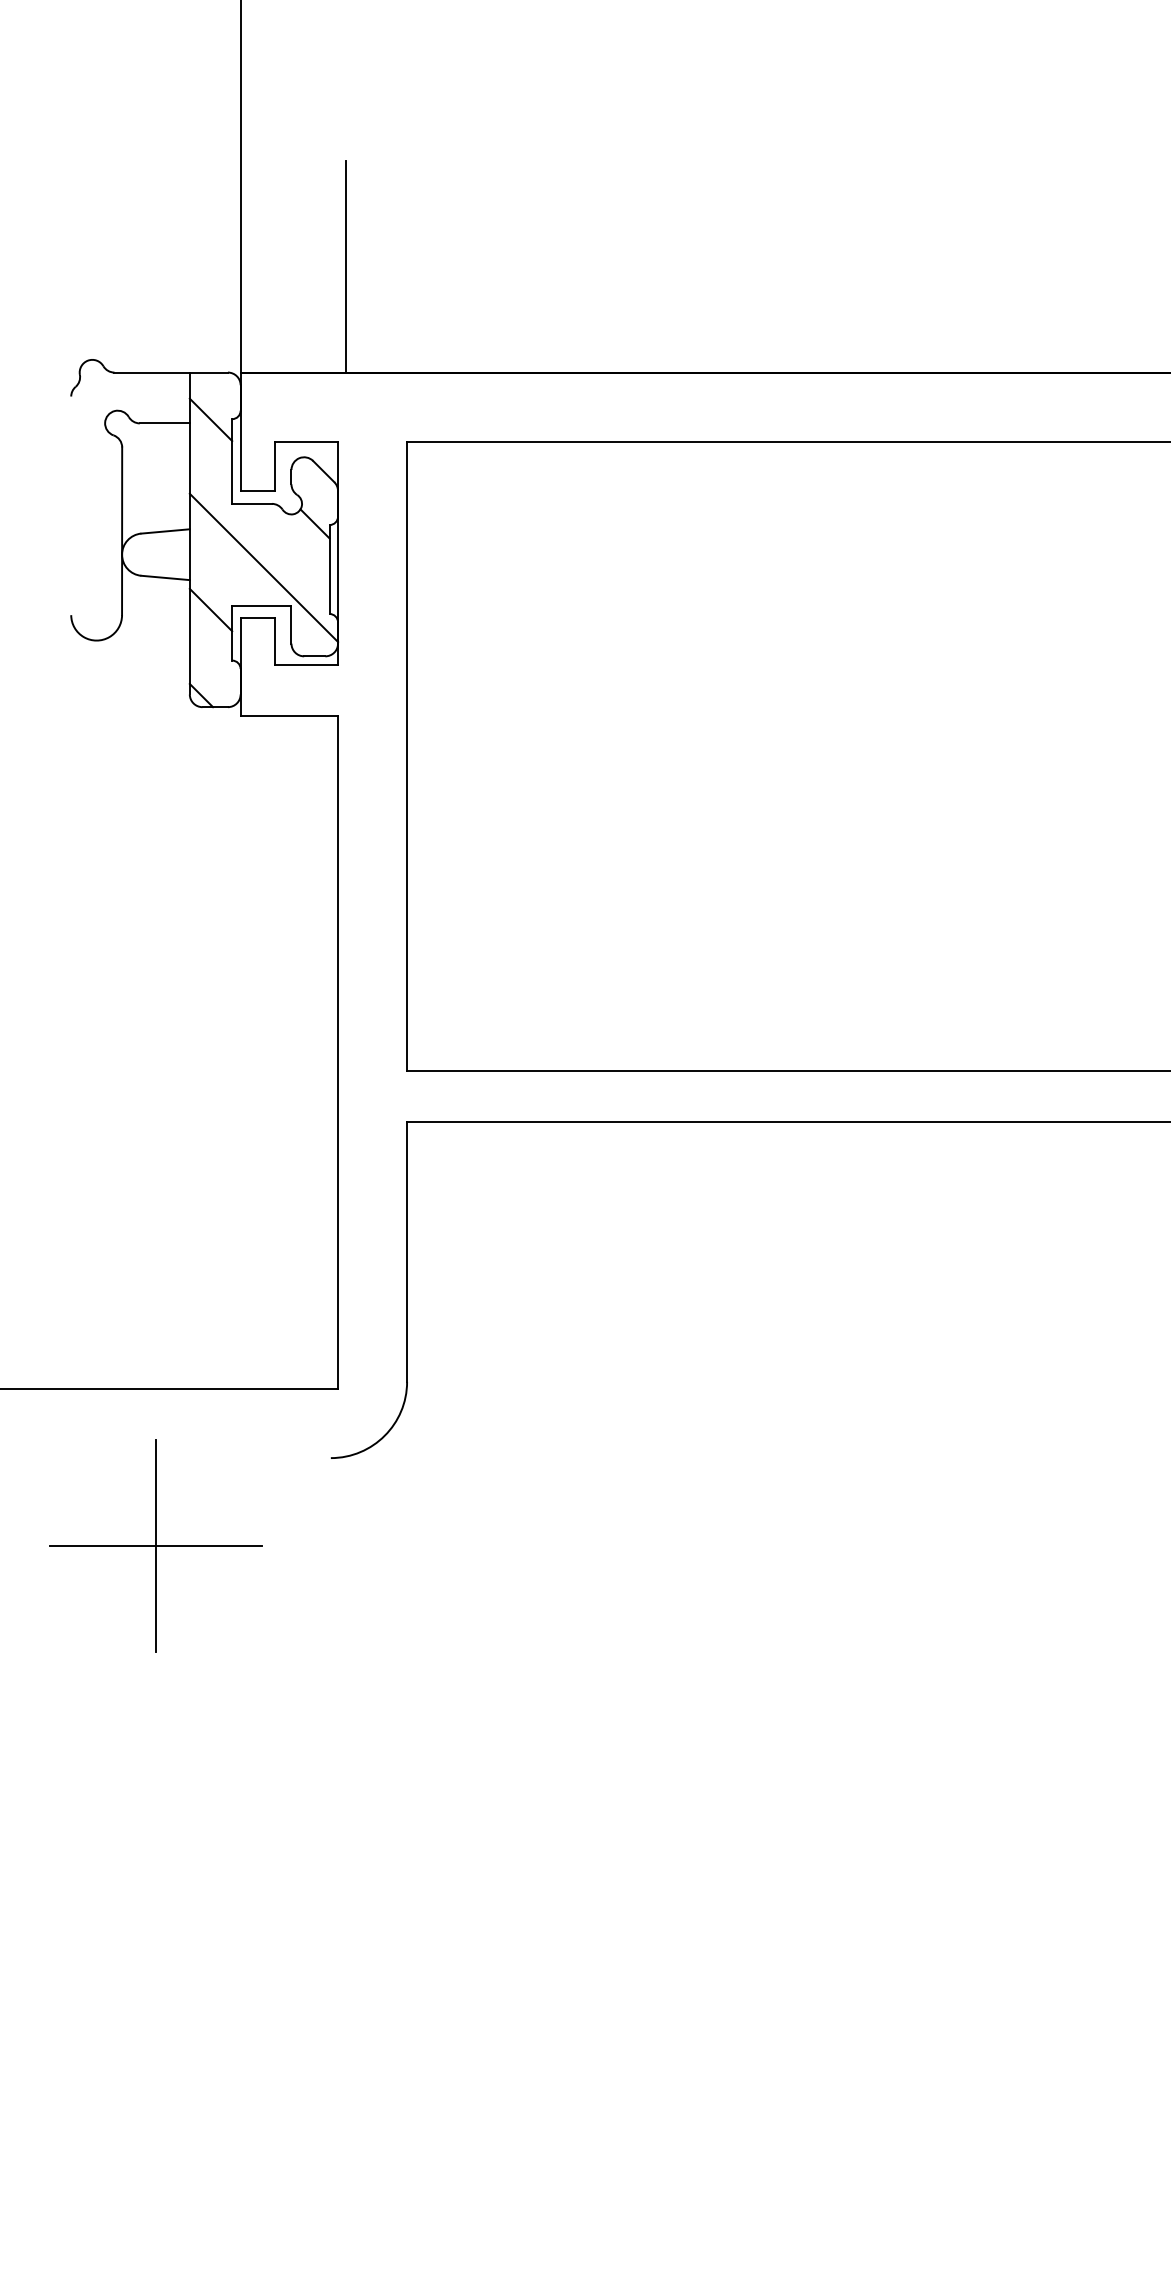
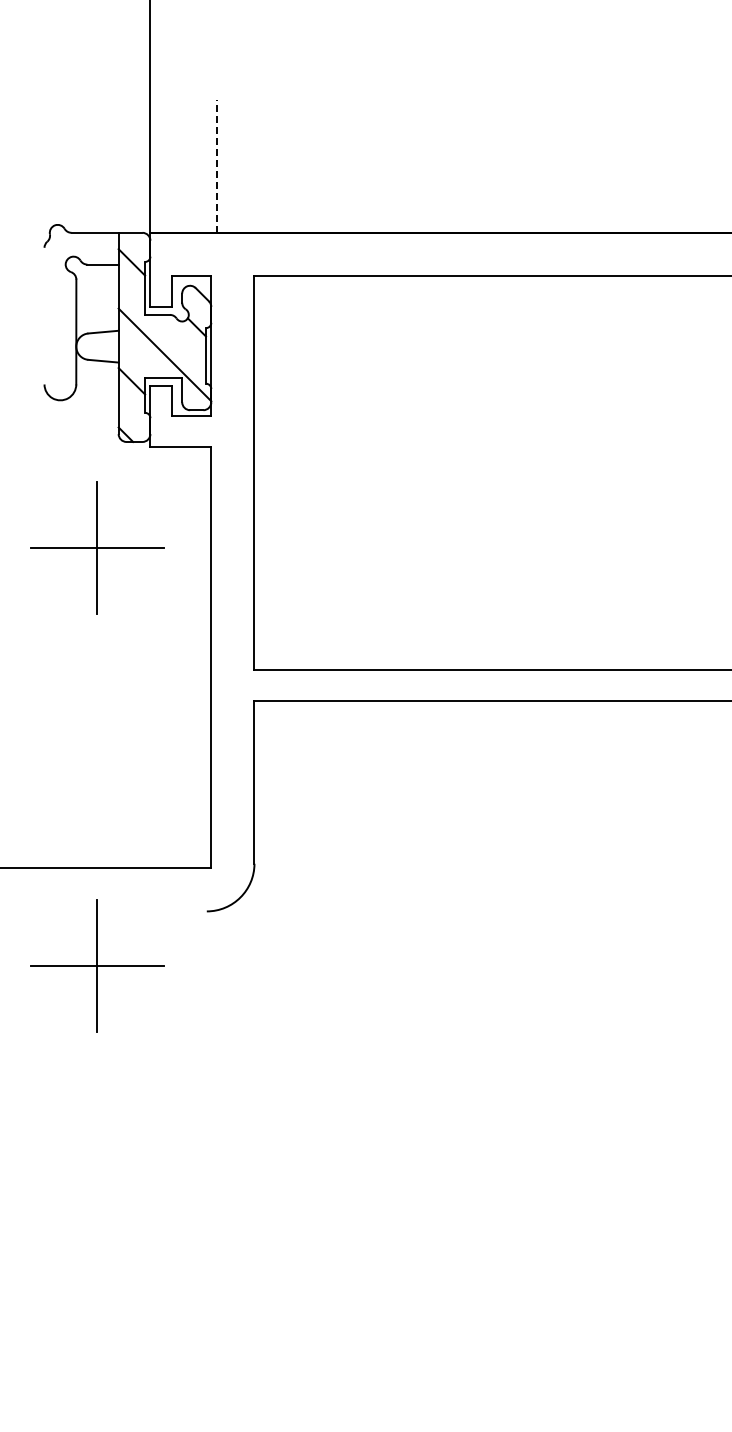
line: (346, 266) -> (216, 166), solid -> dashed
part: (155, 875) -> (97, 547), added

